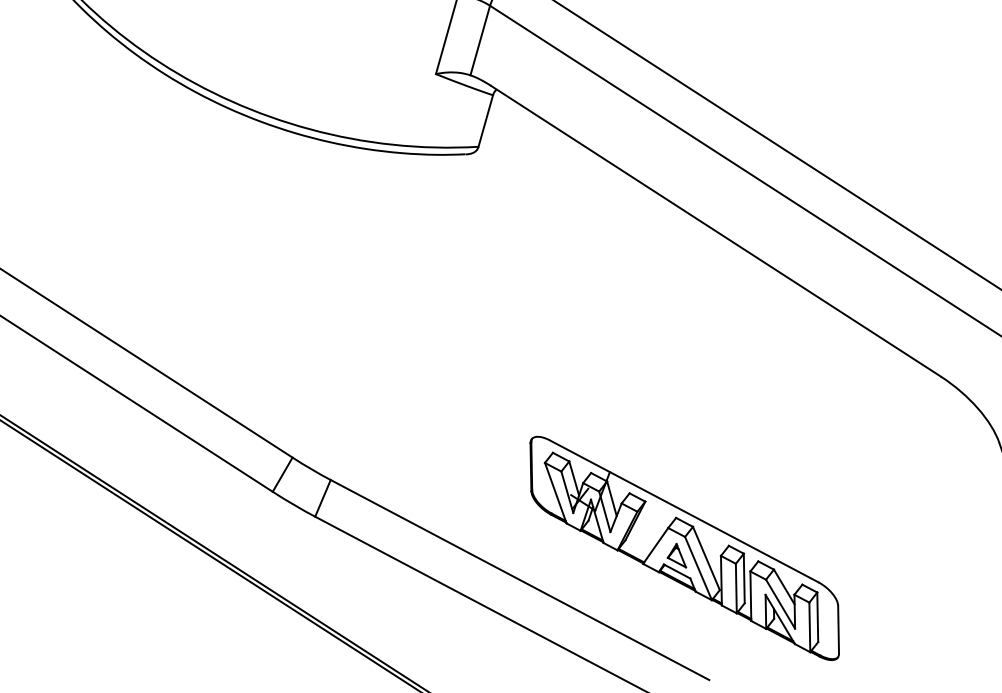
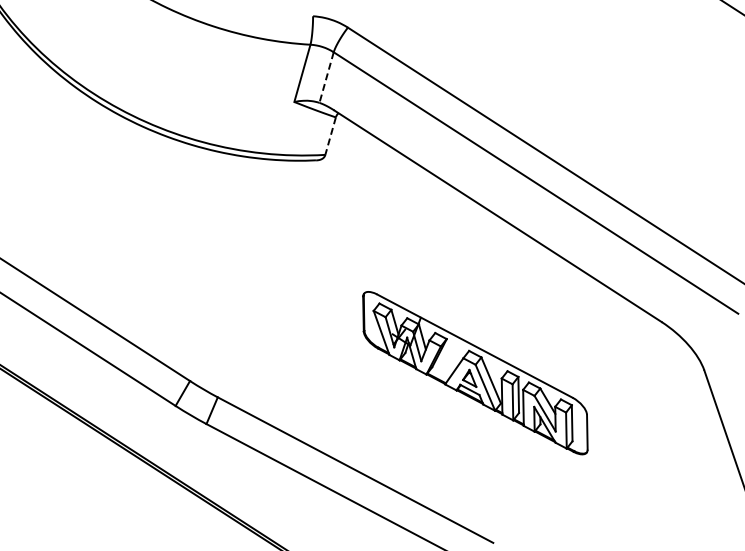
line: (480, 41) -> (326, 78), solid -> dashed
line: (485, 121) -> (330, 136), solid -> dashed
part: (684, 548) -> (475, 373), moved

